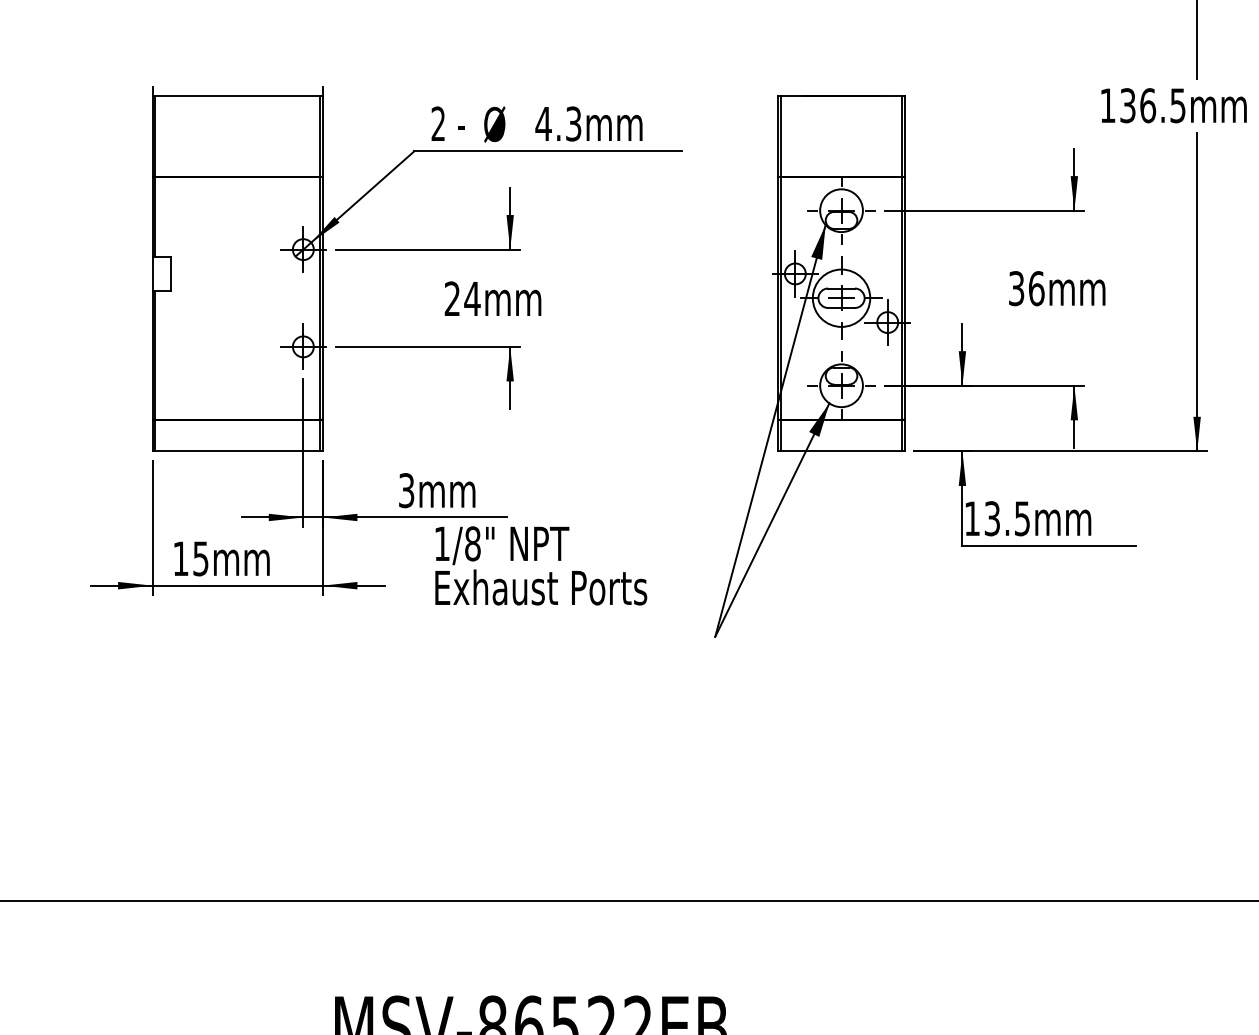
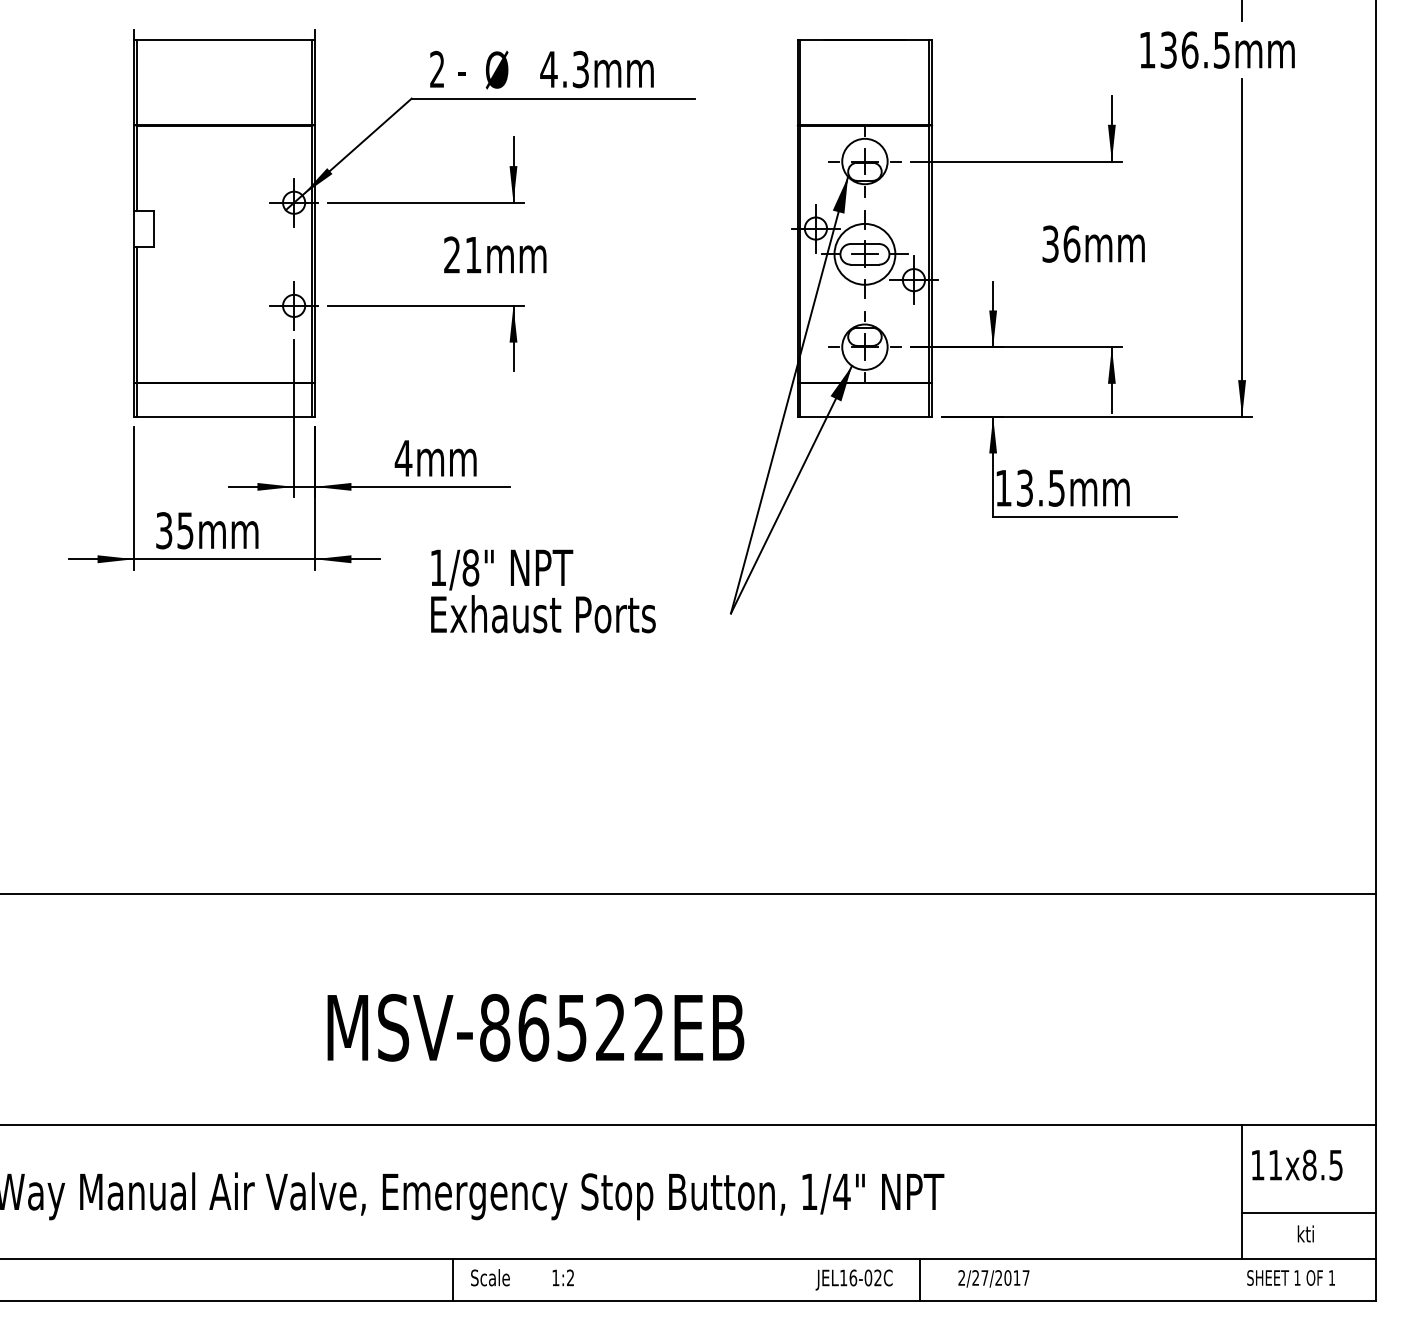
text: (472, 299) -> (473, 255), 24mm -> 21mm
text: (406, 490) -> (403, 458), 3mm -> 4mm
text: (181, 558) -> (164, 530), 15mm -> 35mm
text: (541, 566) -> (543, 591), moved

